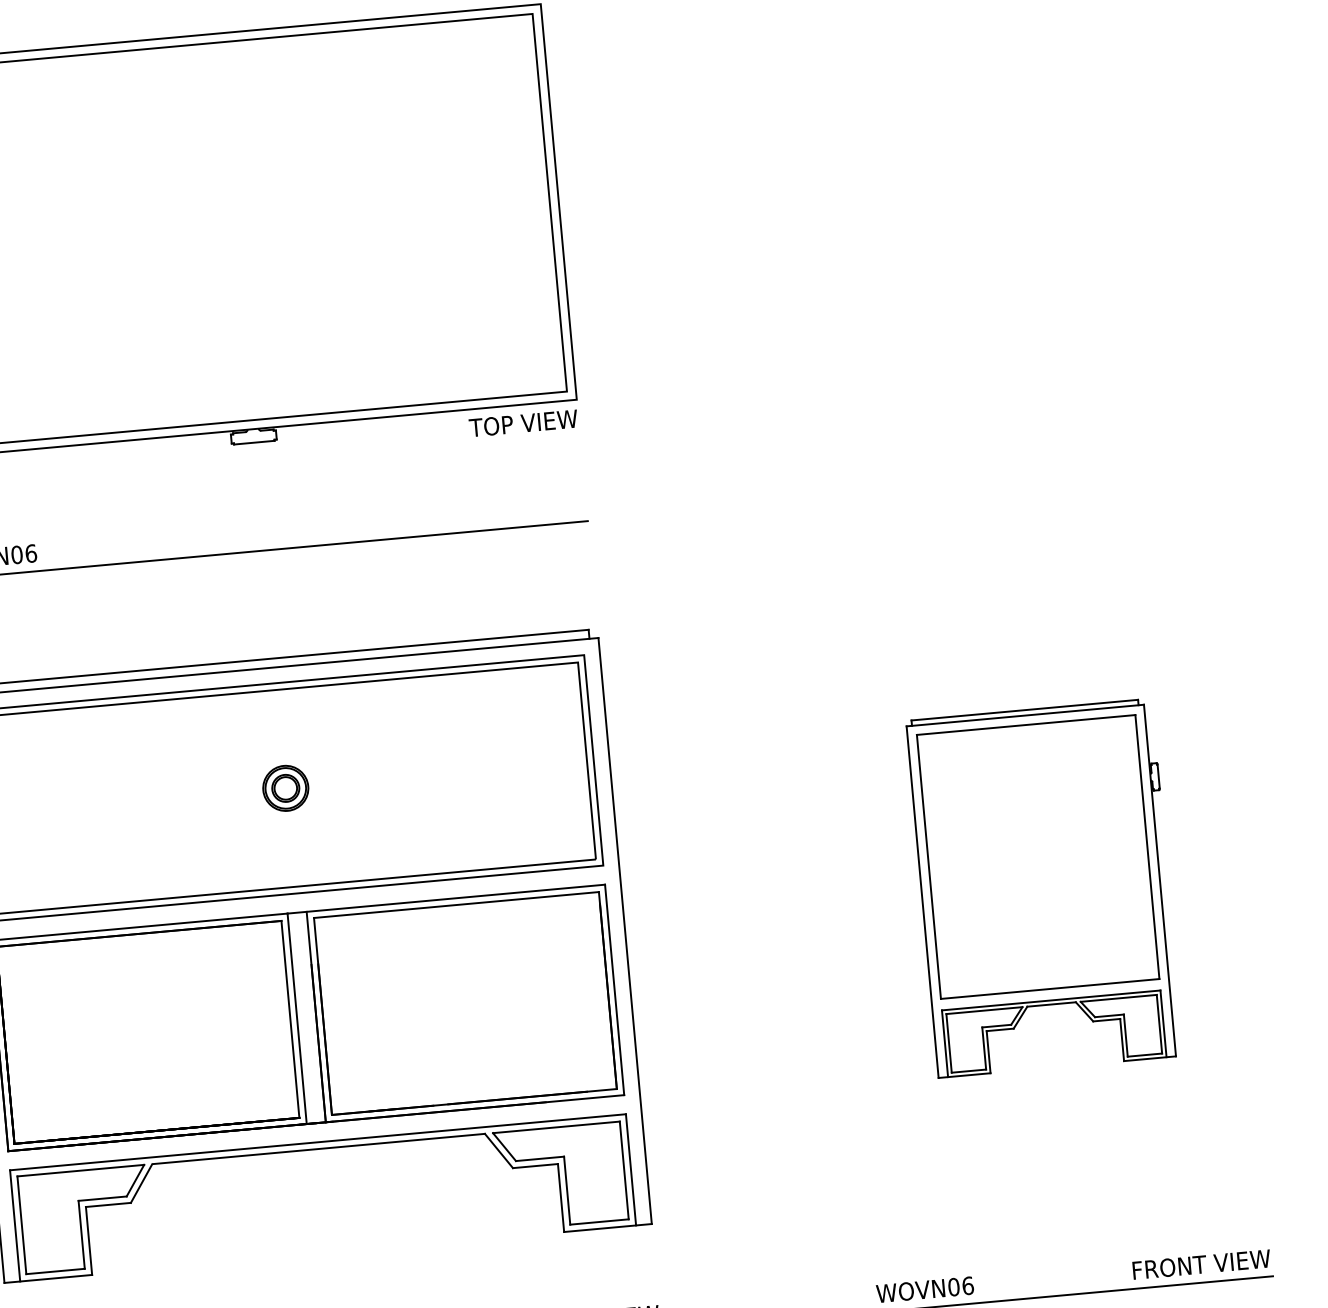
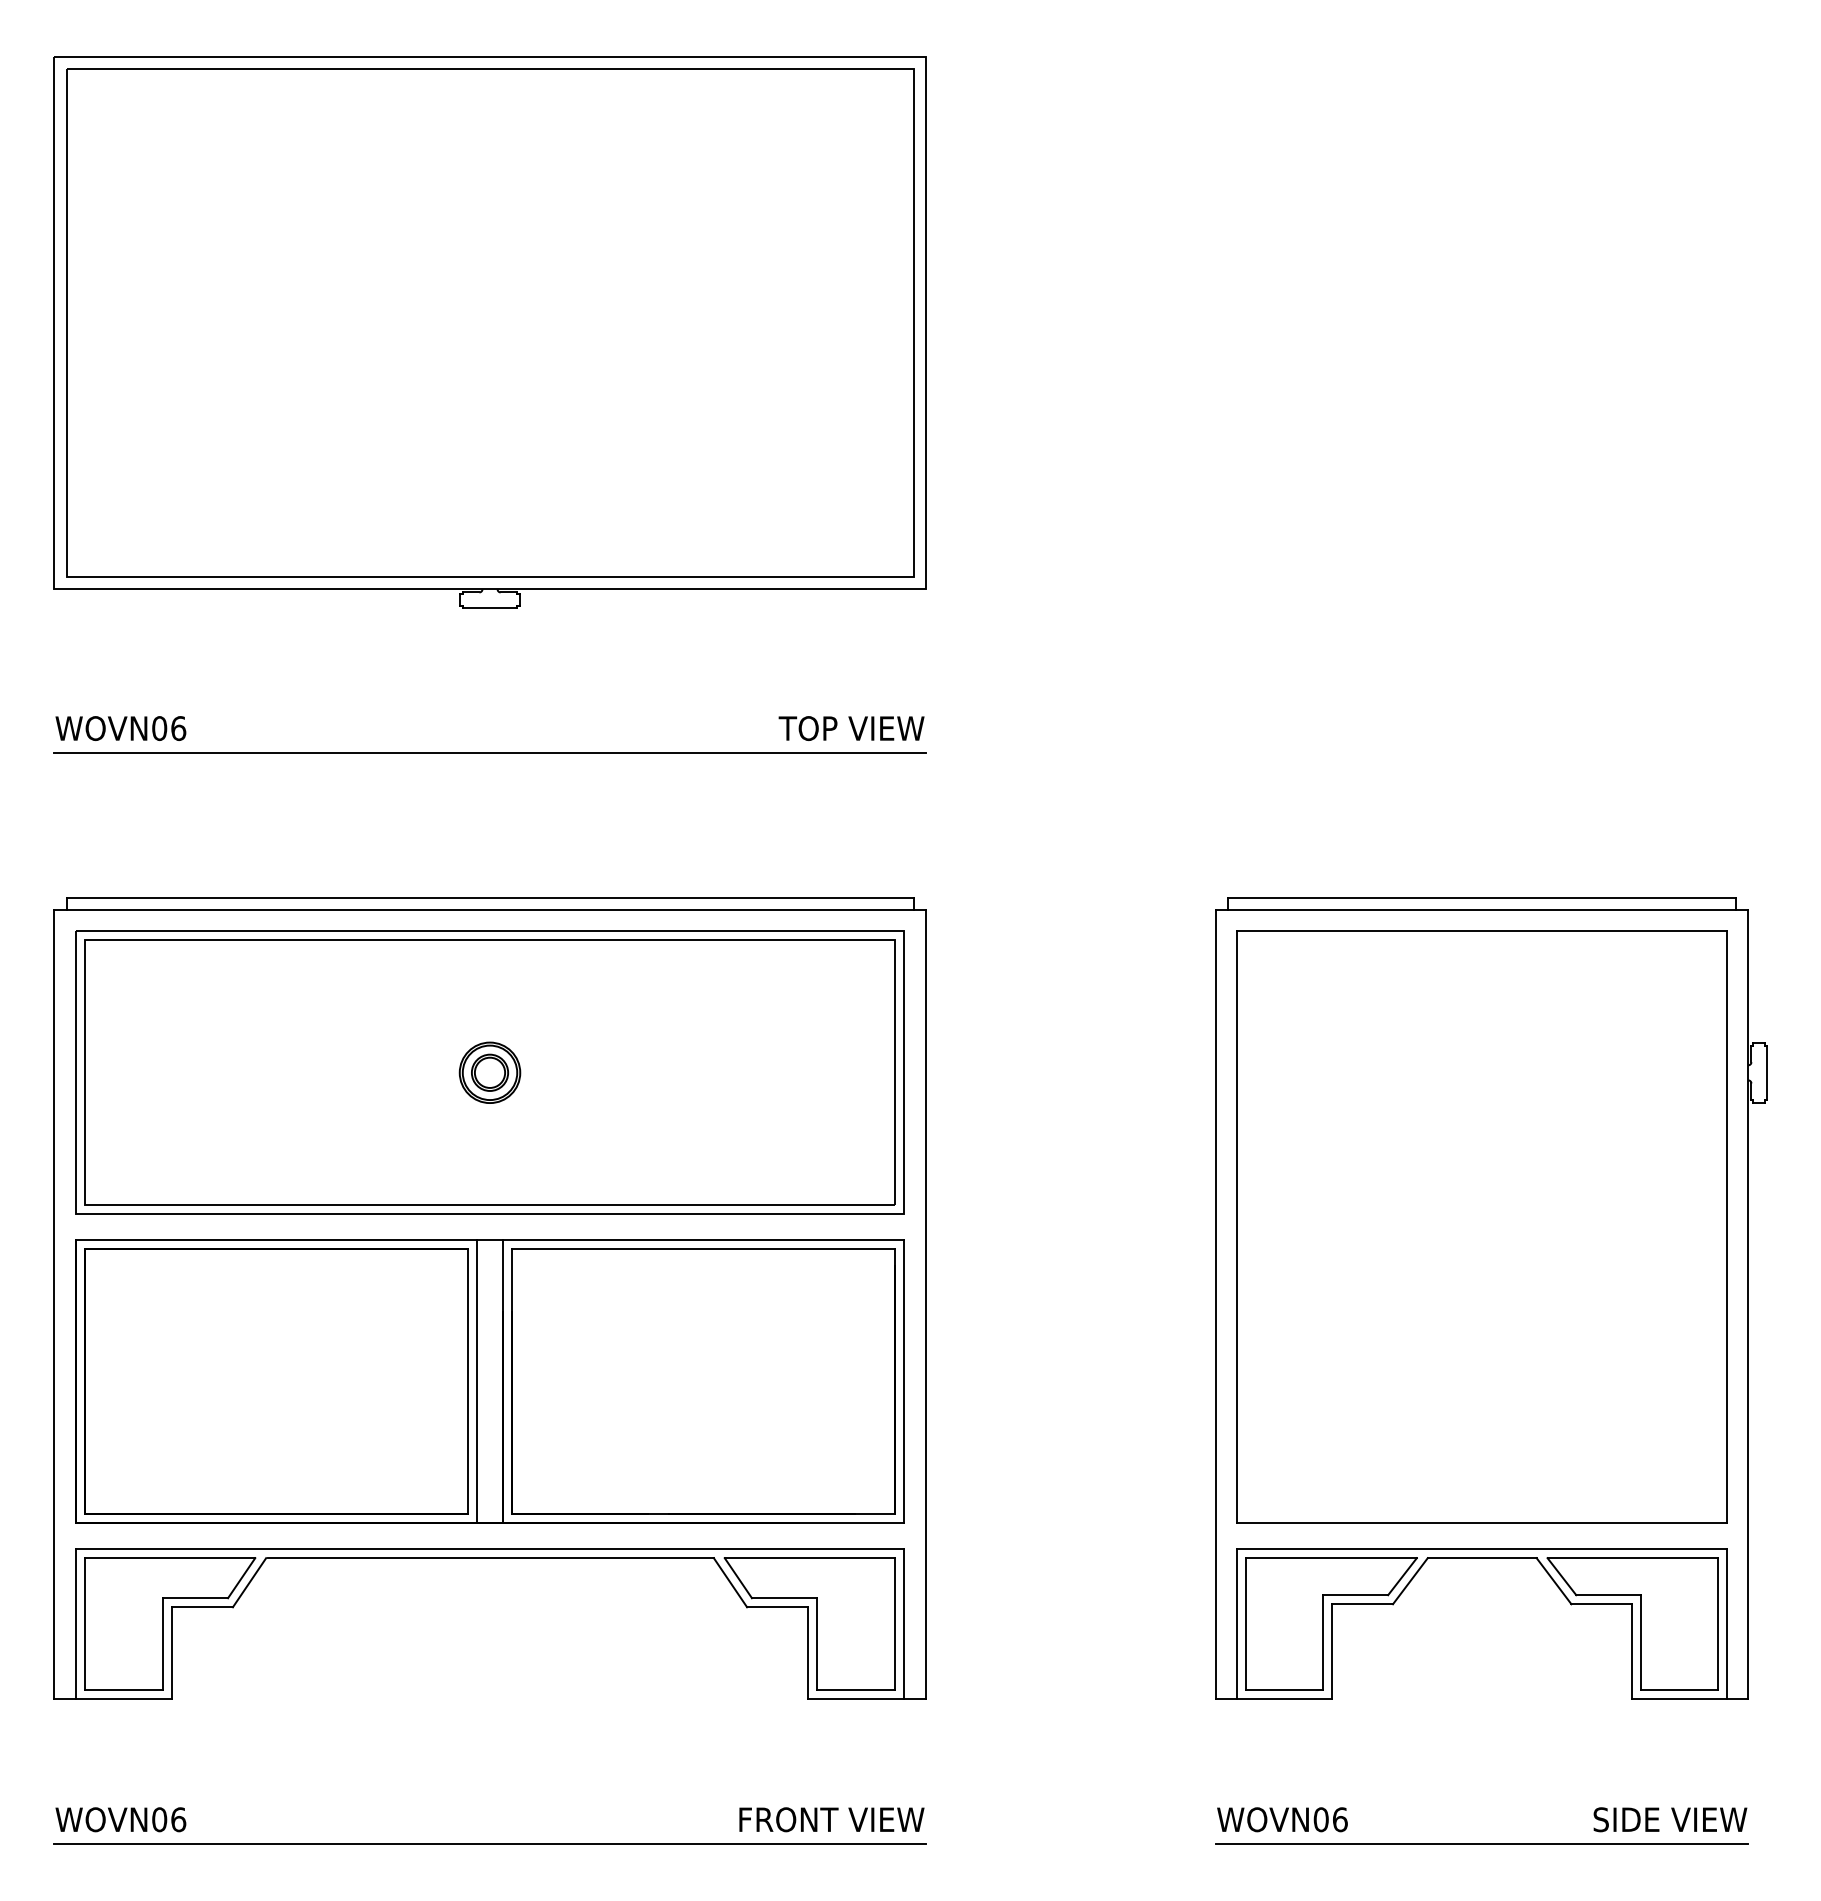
text: (523, 423) -> (851, 728), moved
part: (1045, 888) -> (1491, 1298), size x1.67
text: (1169, 1267) -> (1611, 1819), FRONT VIEW -> SIDE VIEW

